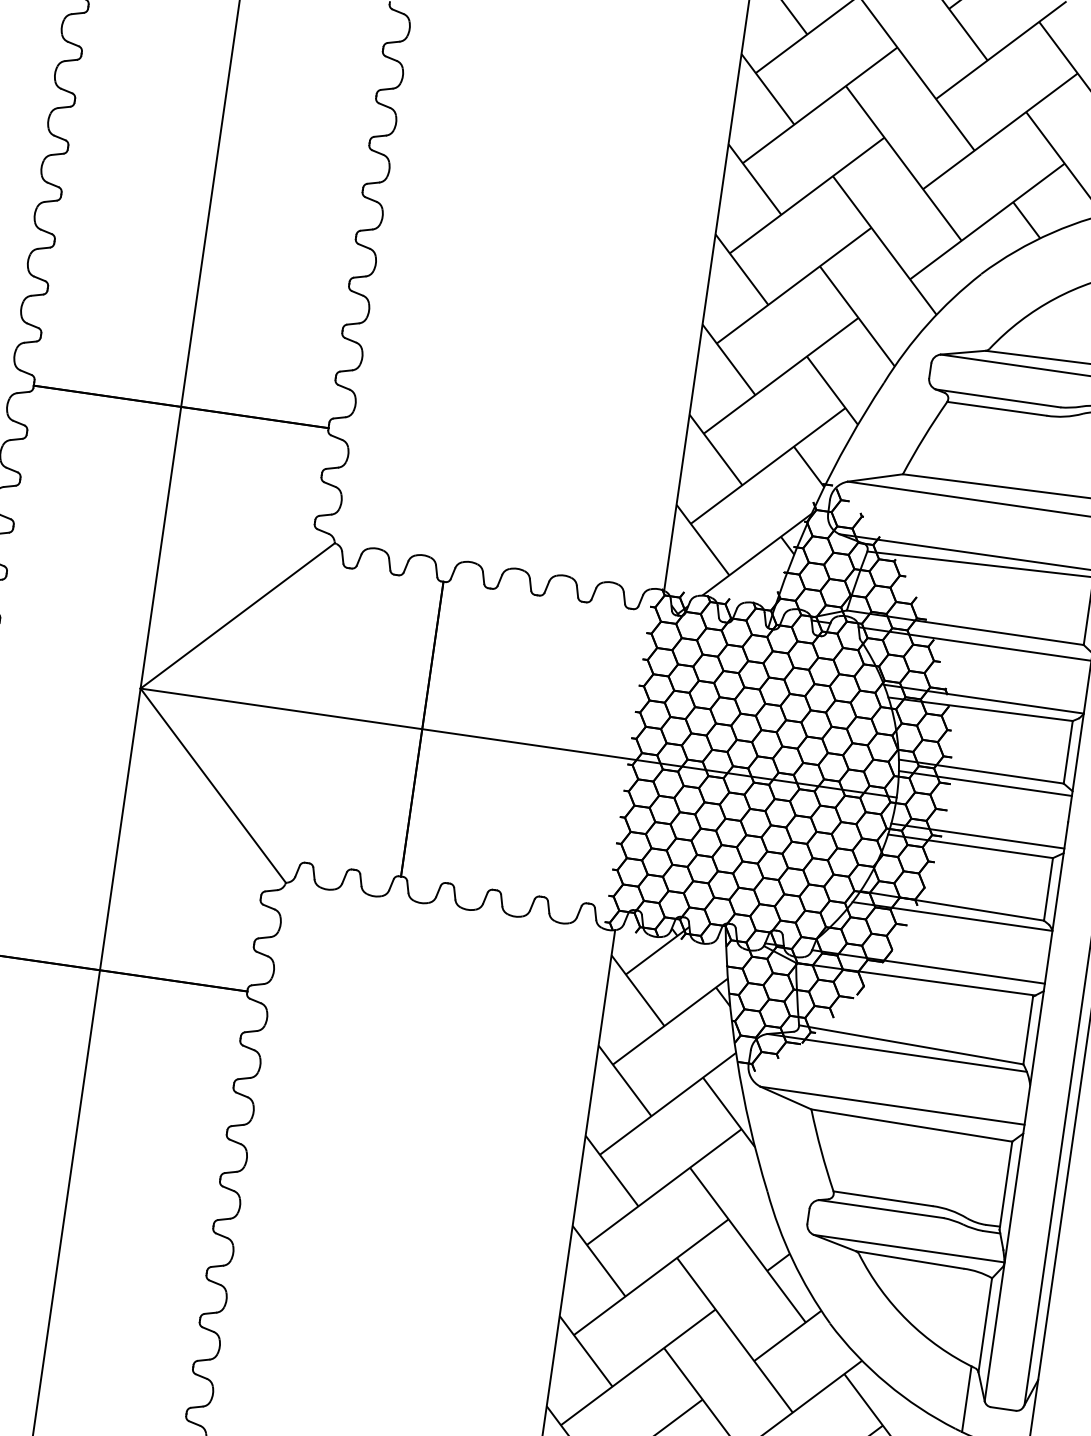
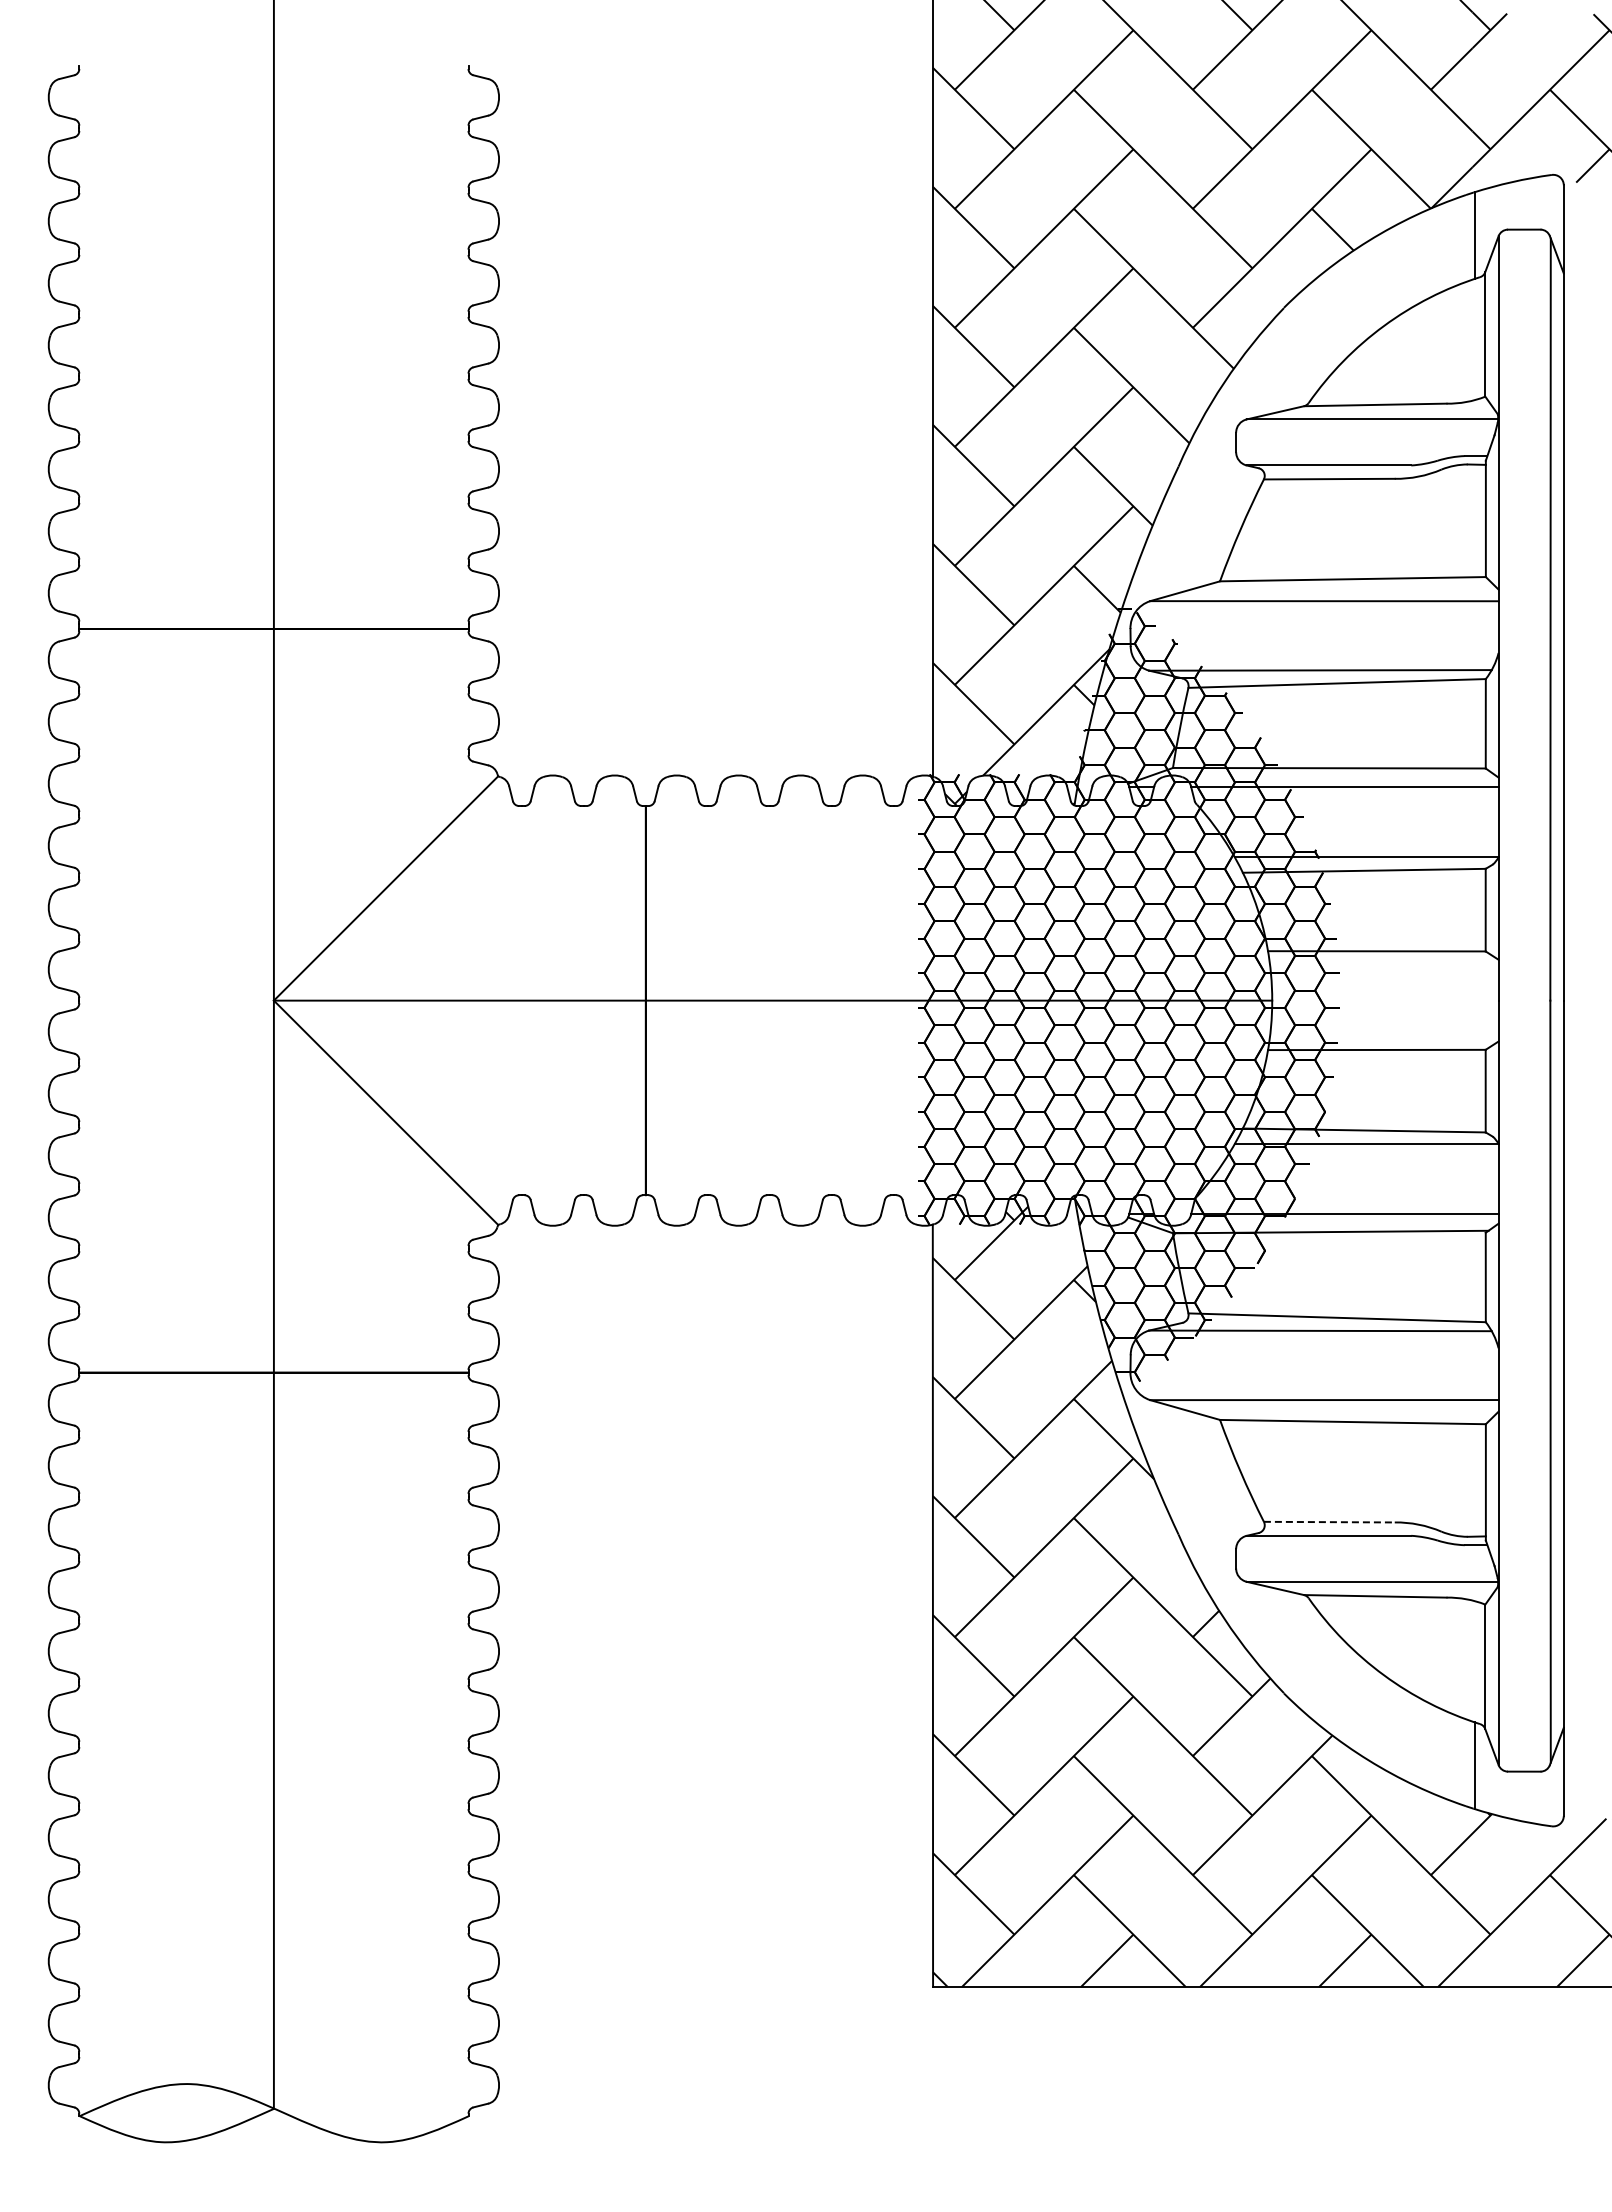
line: (985, 783) -> (1384, 965), removed
line: (977, 836) -> (1384, 1035), removed
line: (883, 1199) -> (1329, 1522), solid -> dashed

